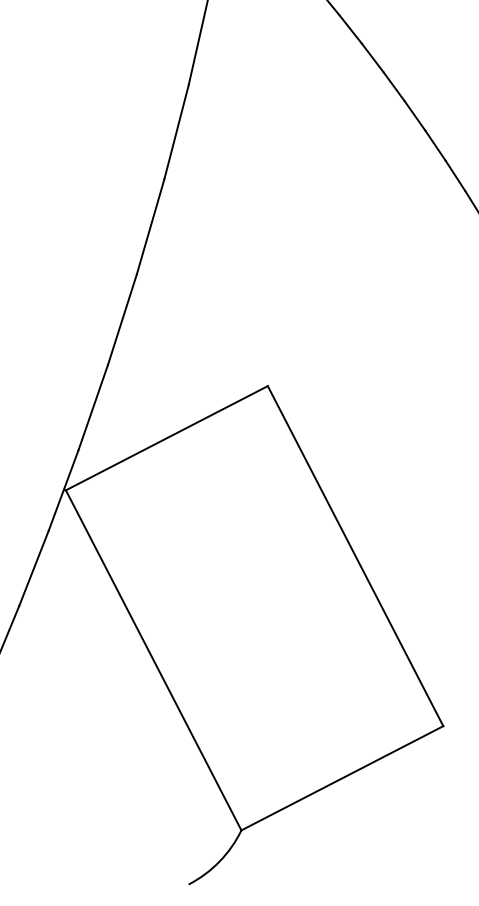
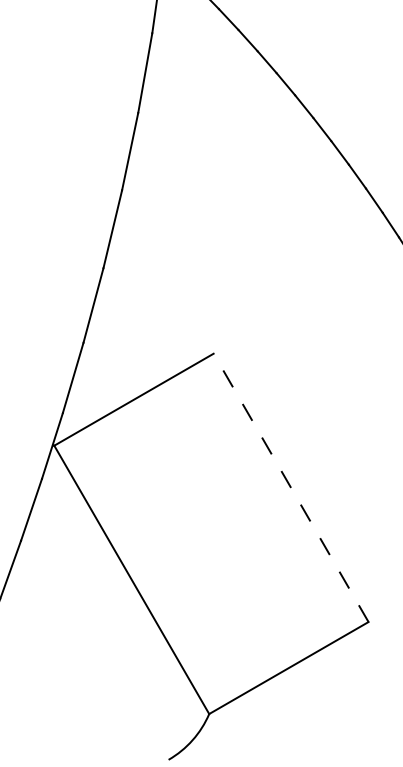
line: (356, 555) -> (291, 487), solid -> dashed

